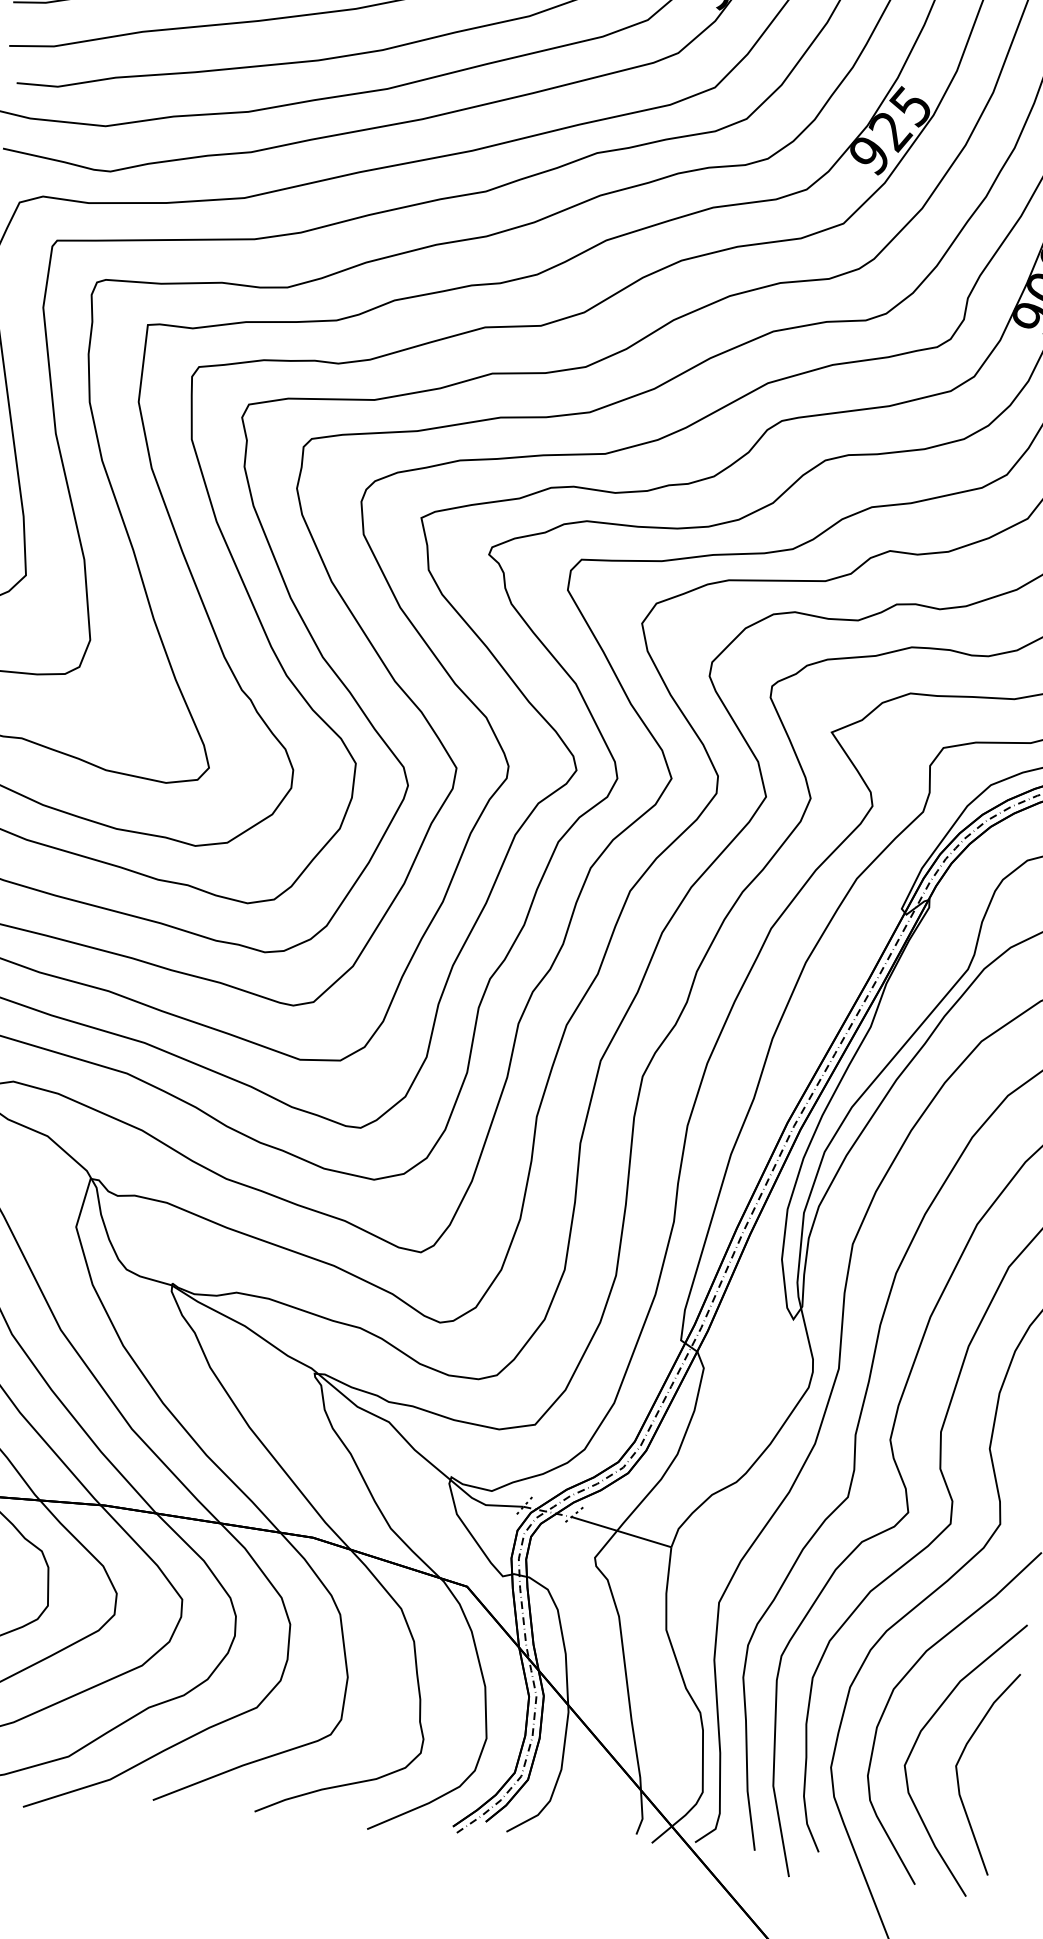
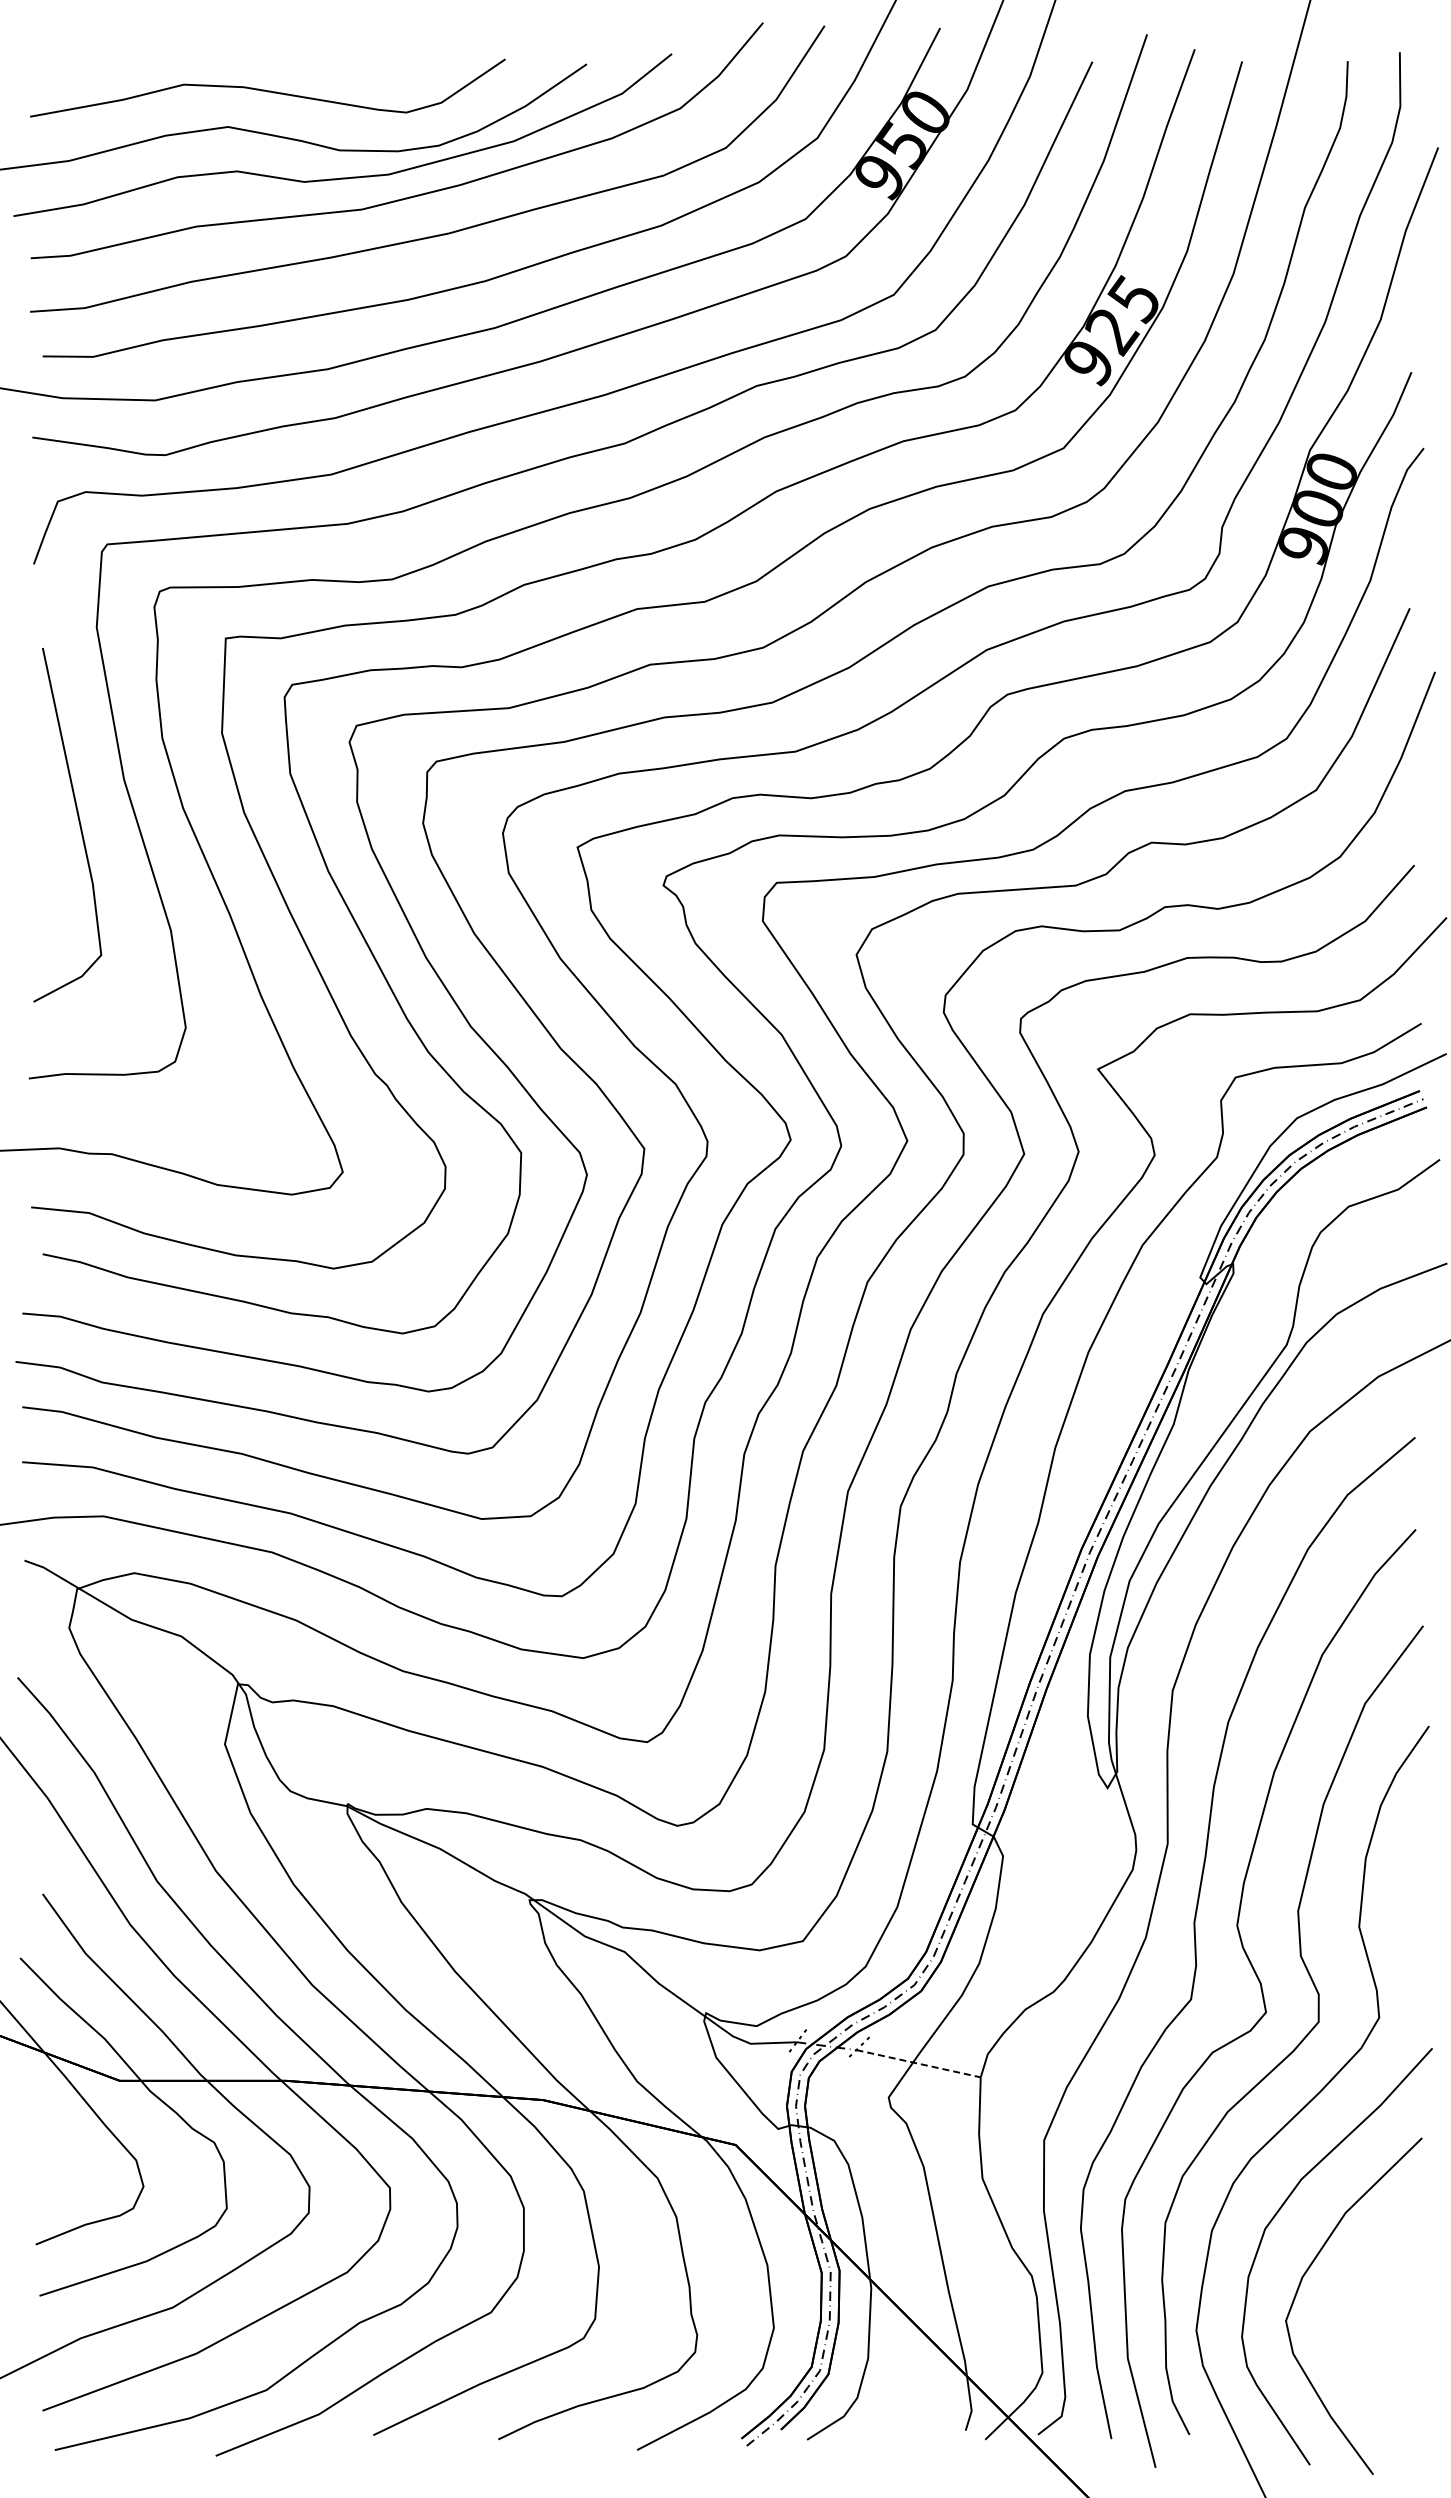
line: (621, 1531) -> (918, 2063), solid -> dashed
curve: (958, 1776) -> (1352, 2329), removed

